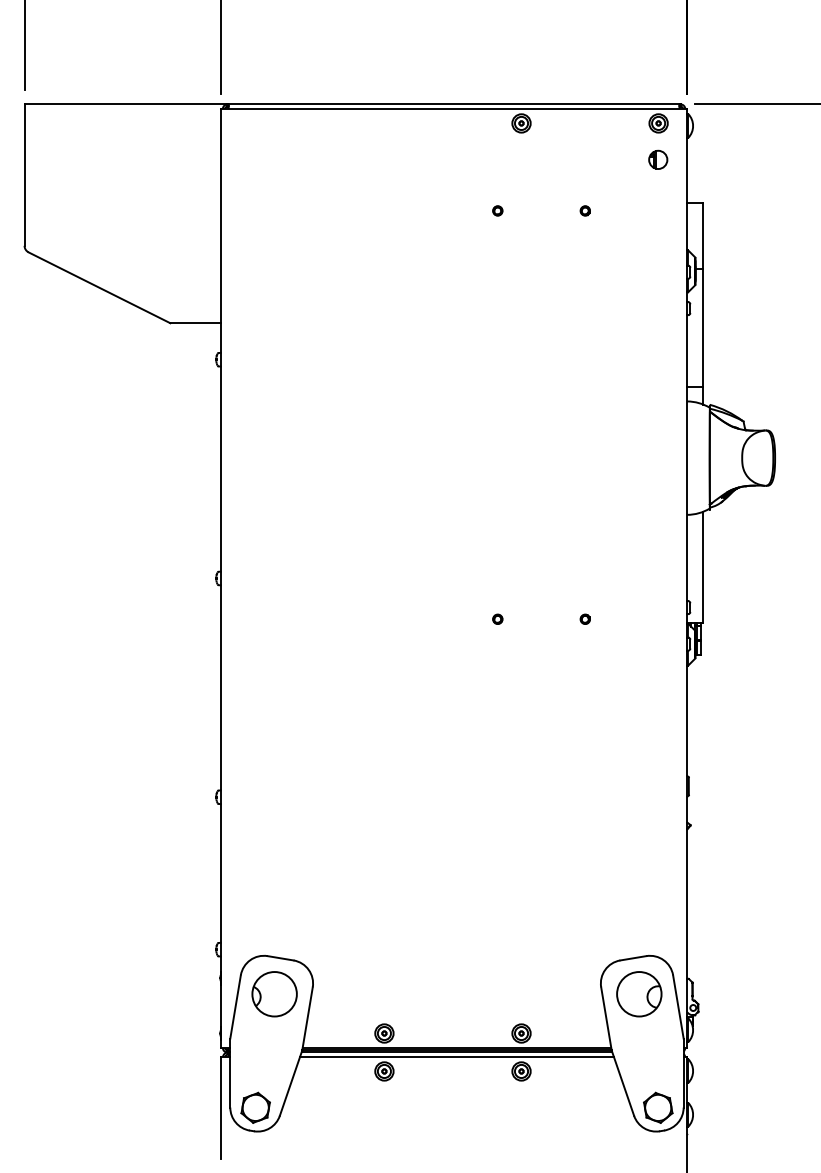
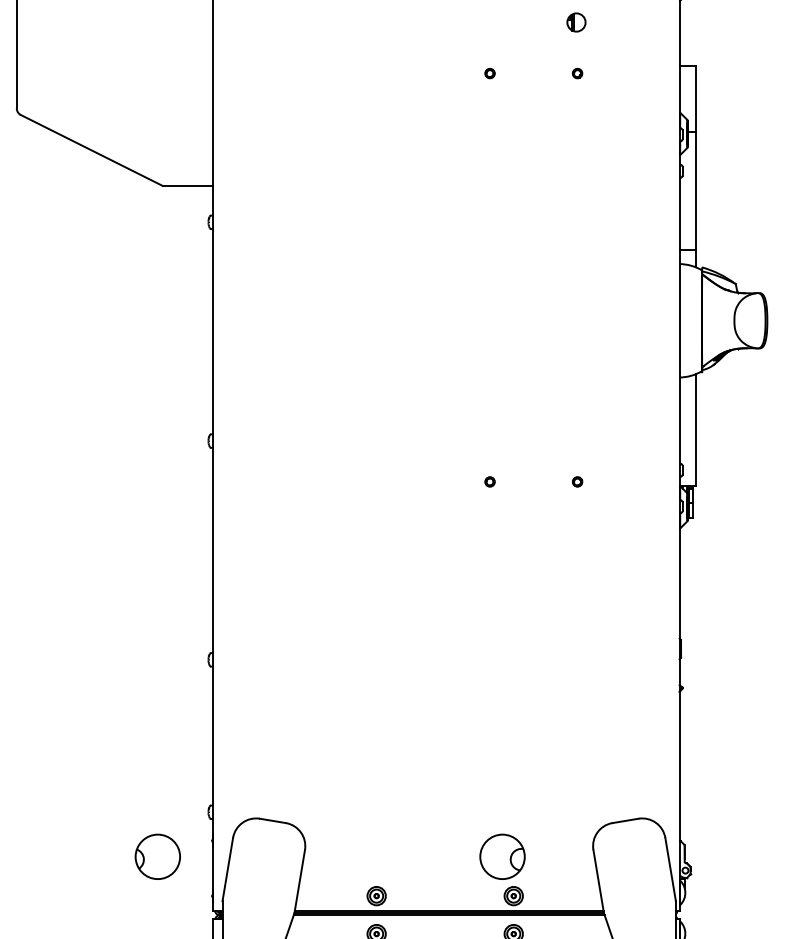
part: (658, 159) -> (576, 22), moved
part: (274, 994) -> (157, 857), moved
part: (639, 994) -> (502, 857), moved
line: (456, 1056) -> (448, 919), removed

